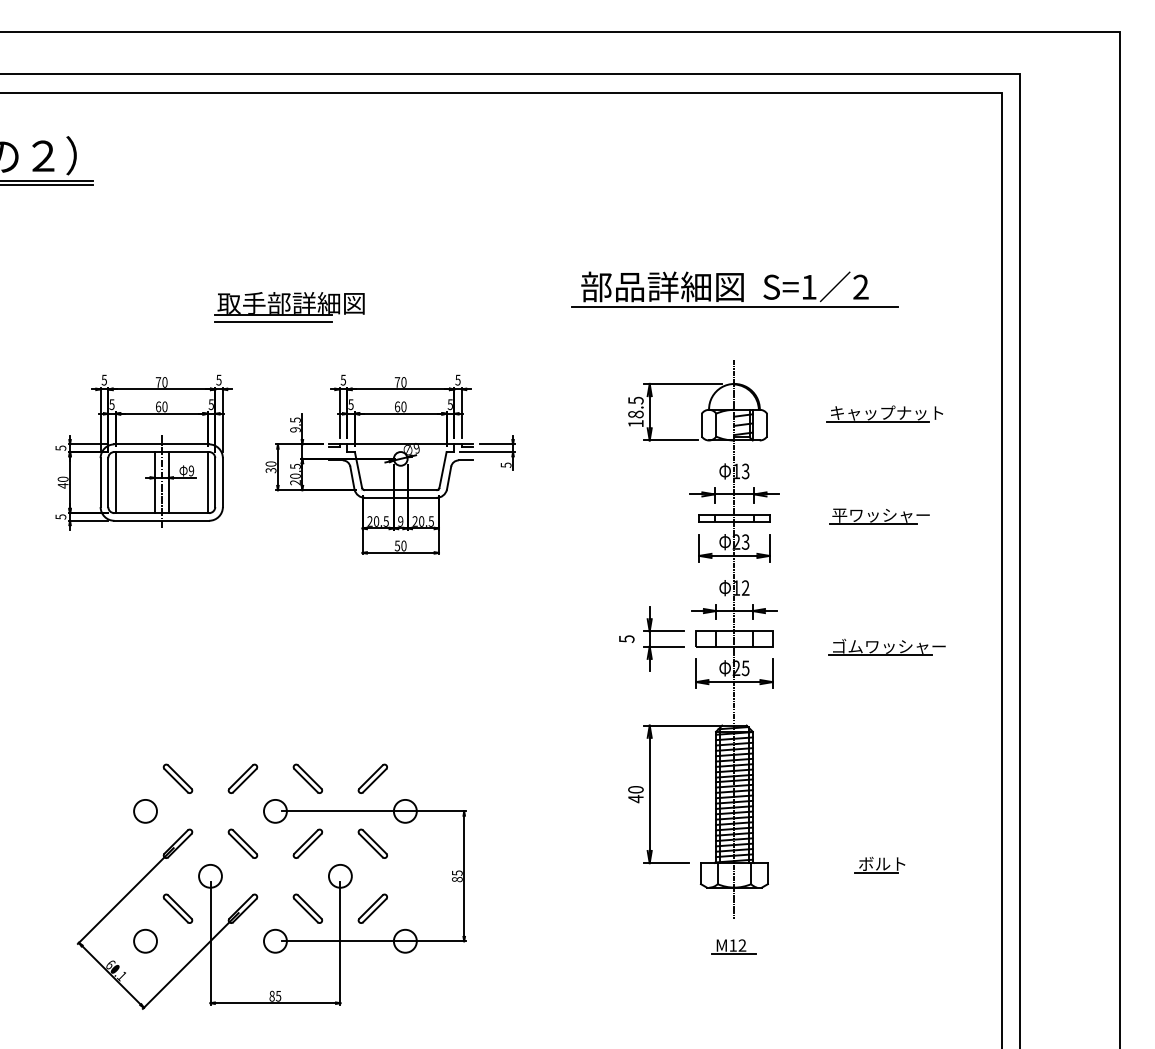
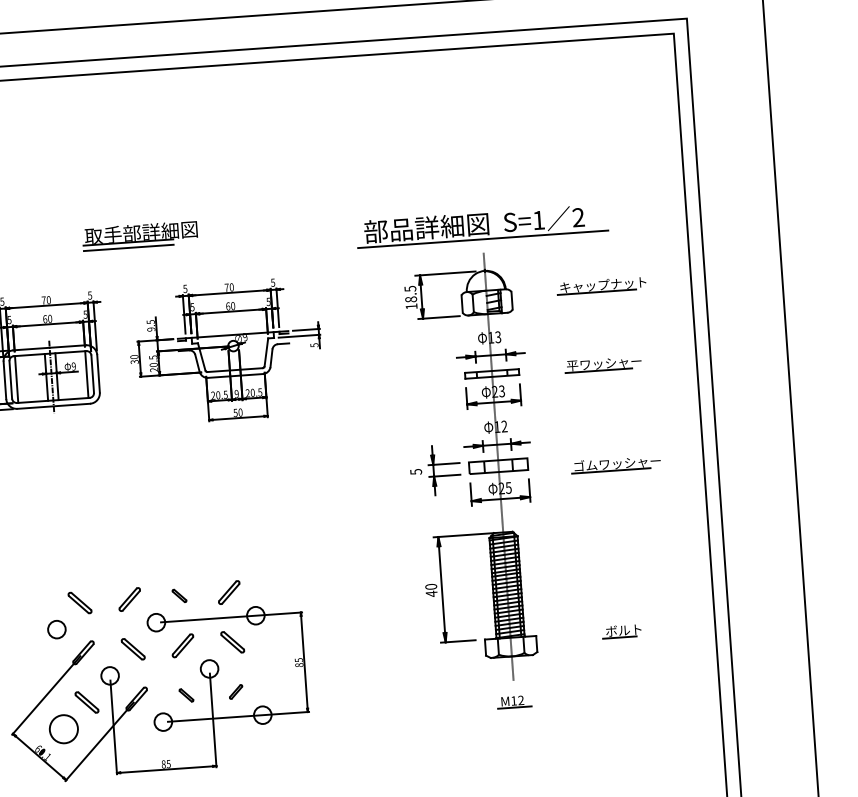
part: (734, 289) -> (481, 226), moved
part: (307, 778) -> (179, 595), size x0.6
part: (307, 908) -> (186, 695), size x0.6
part: (372, 908) -> (235, 691), size x0.6
circle: (145, 940) -> (63, 728), size x1.6

